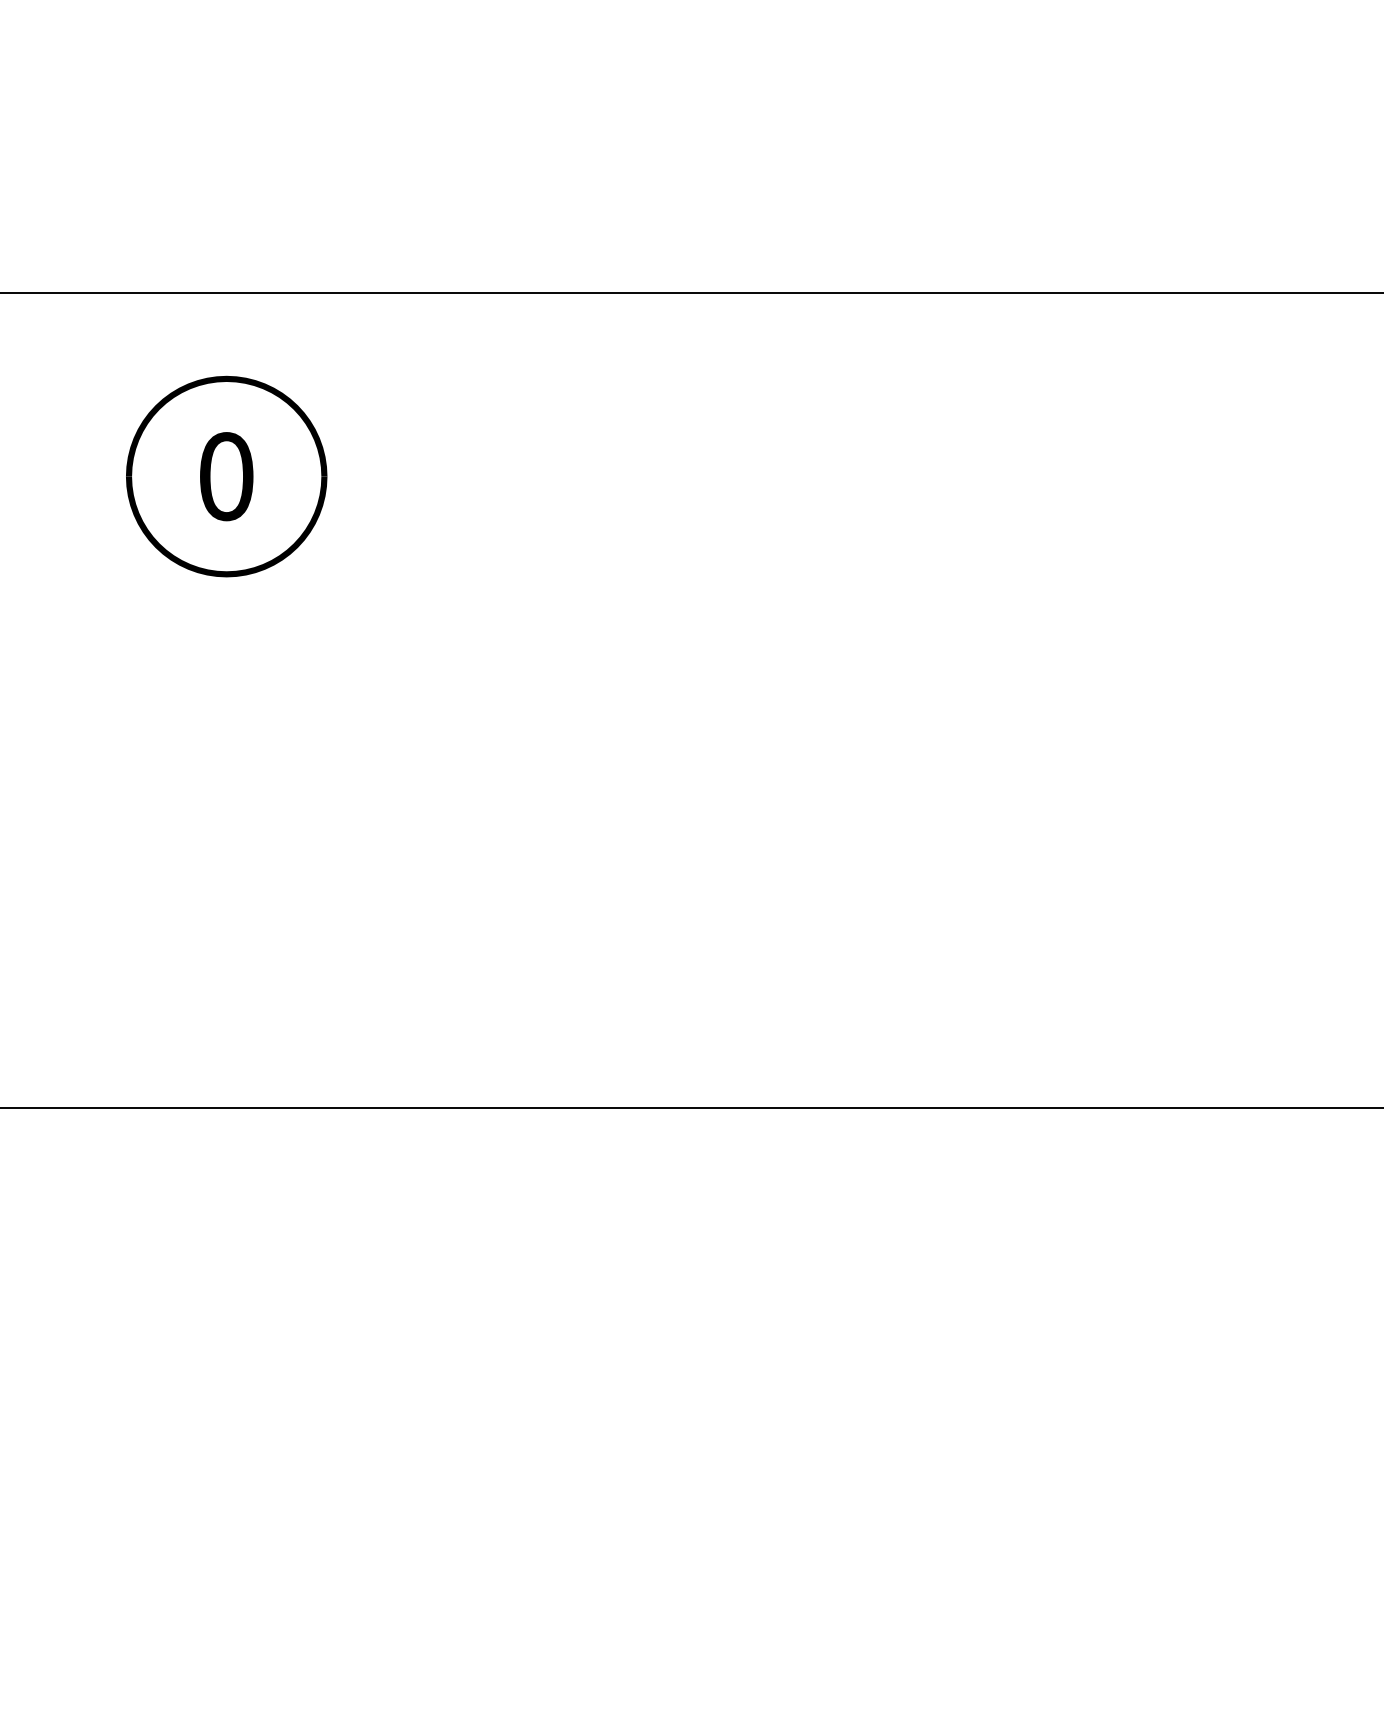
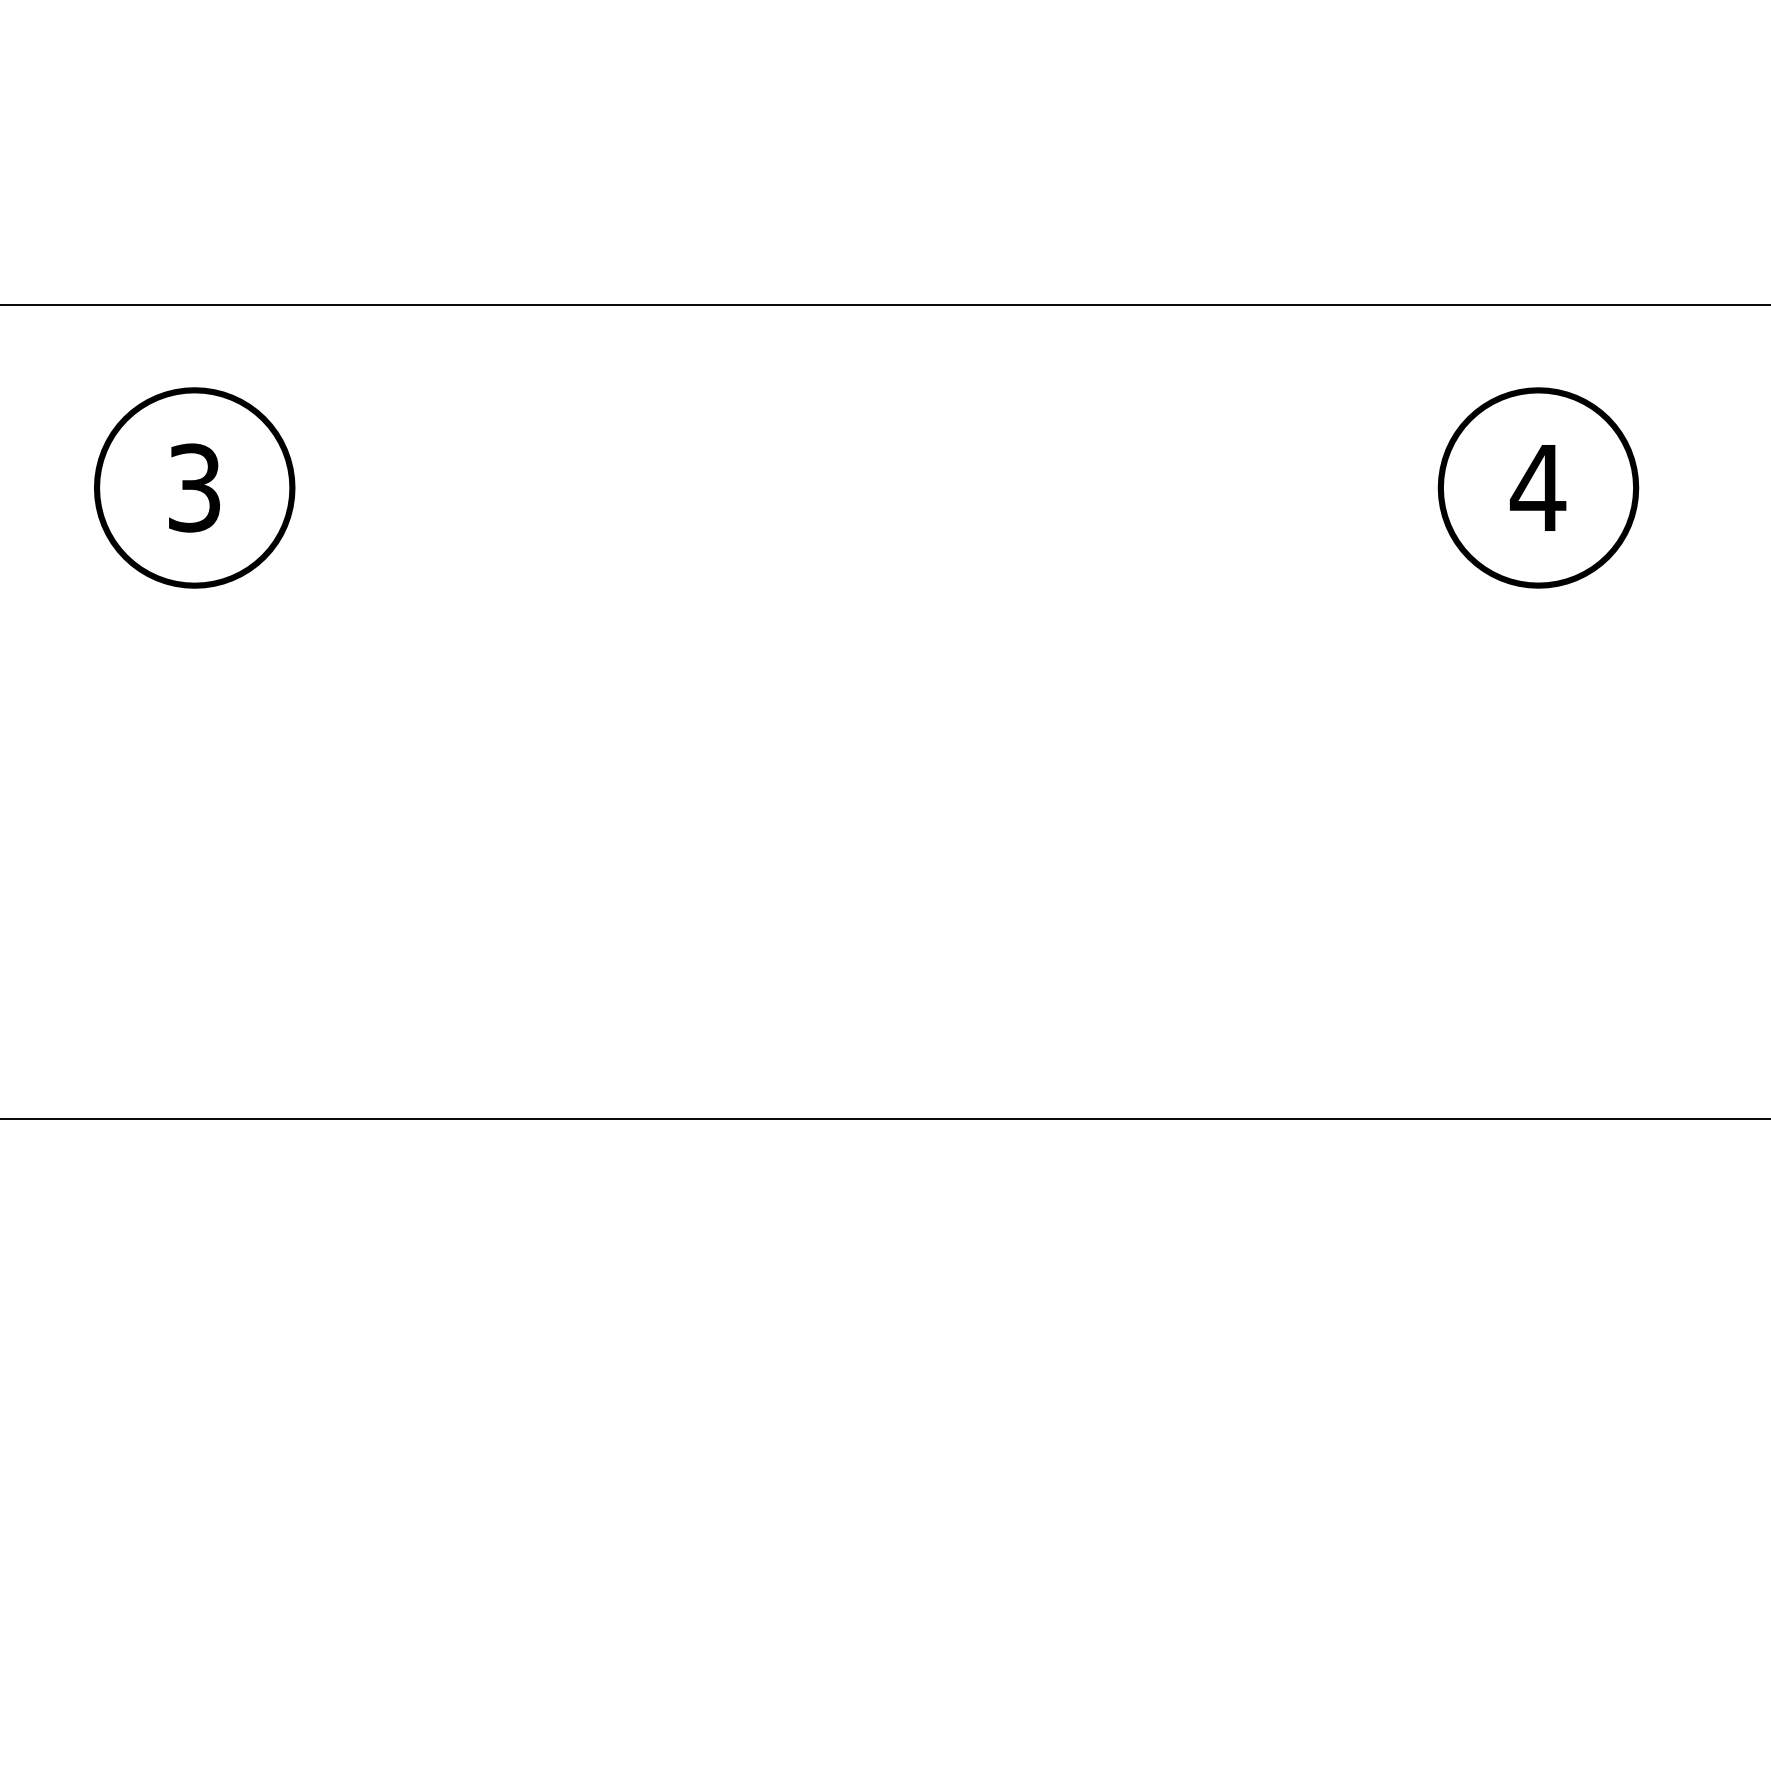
text: (226, 476) -> (194, 487), 0 -> 3

